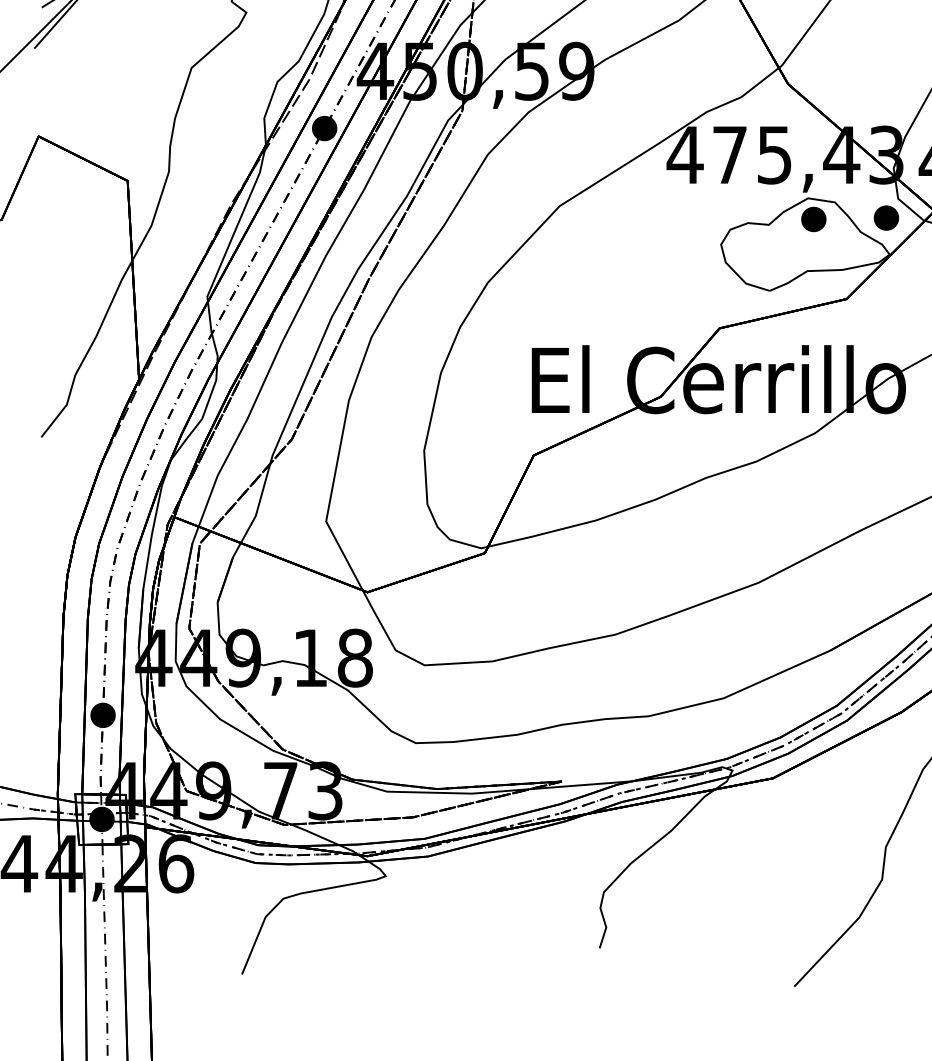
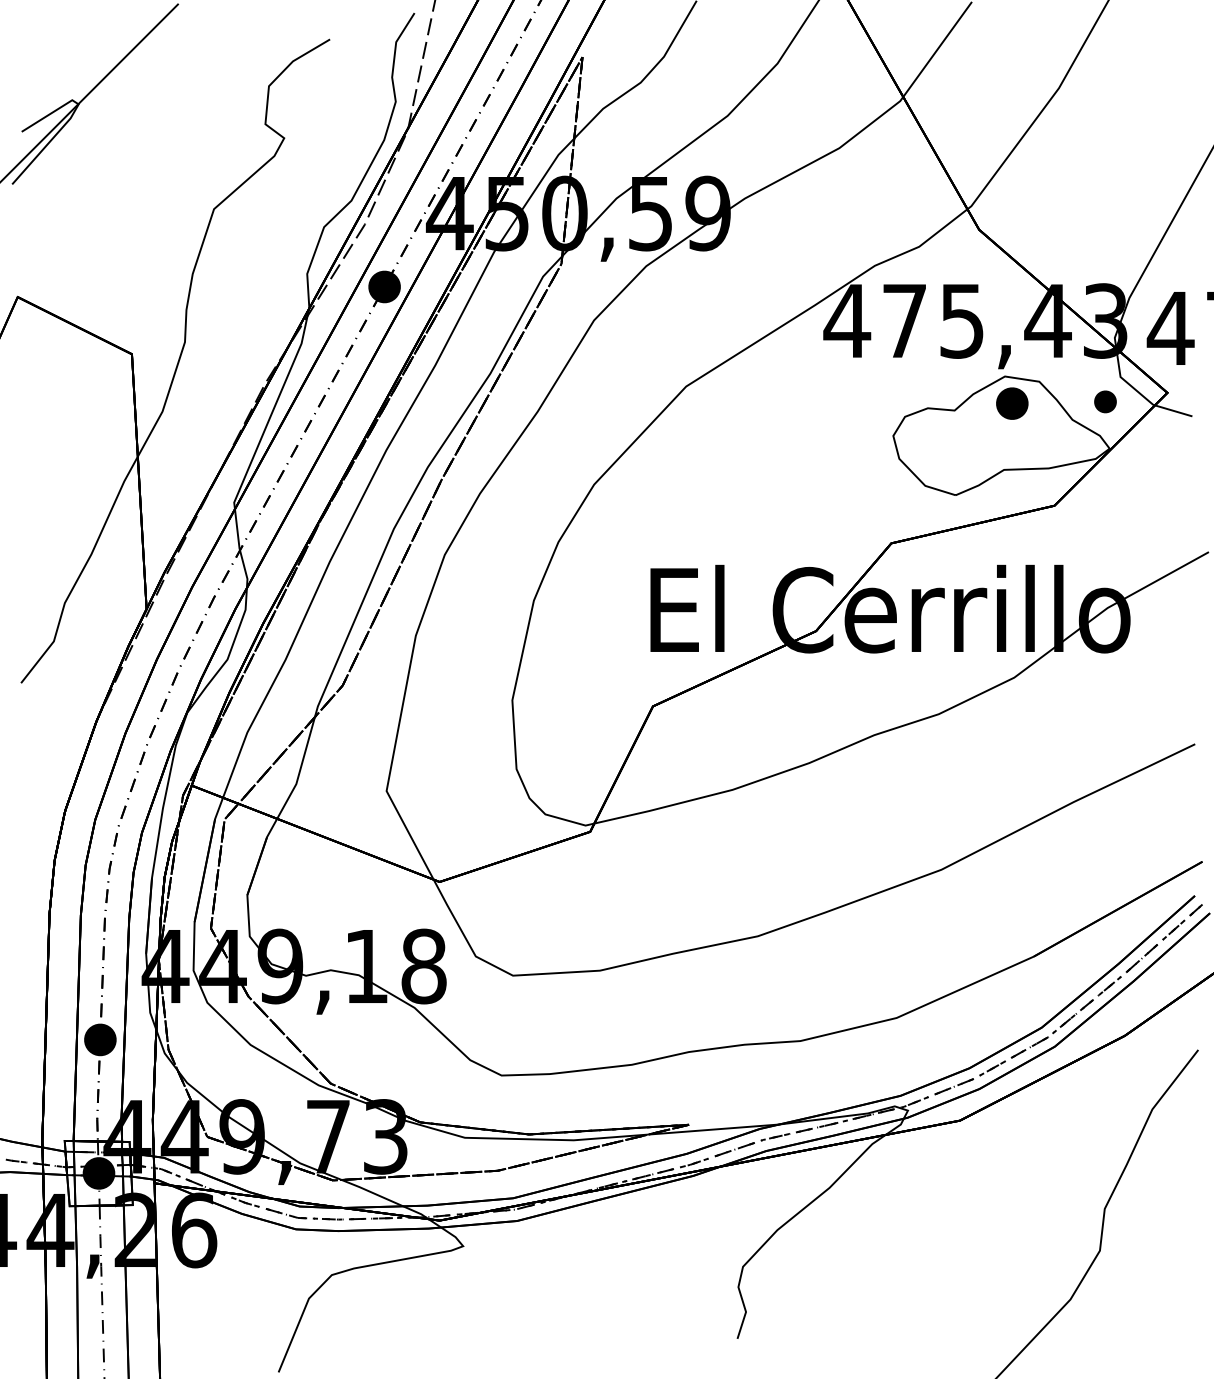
part: (886, 217) -> (1105, 401), size x0.7

